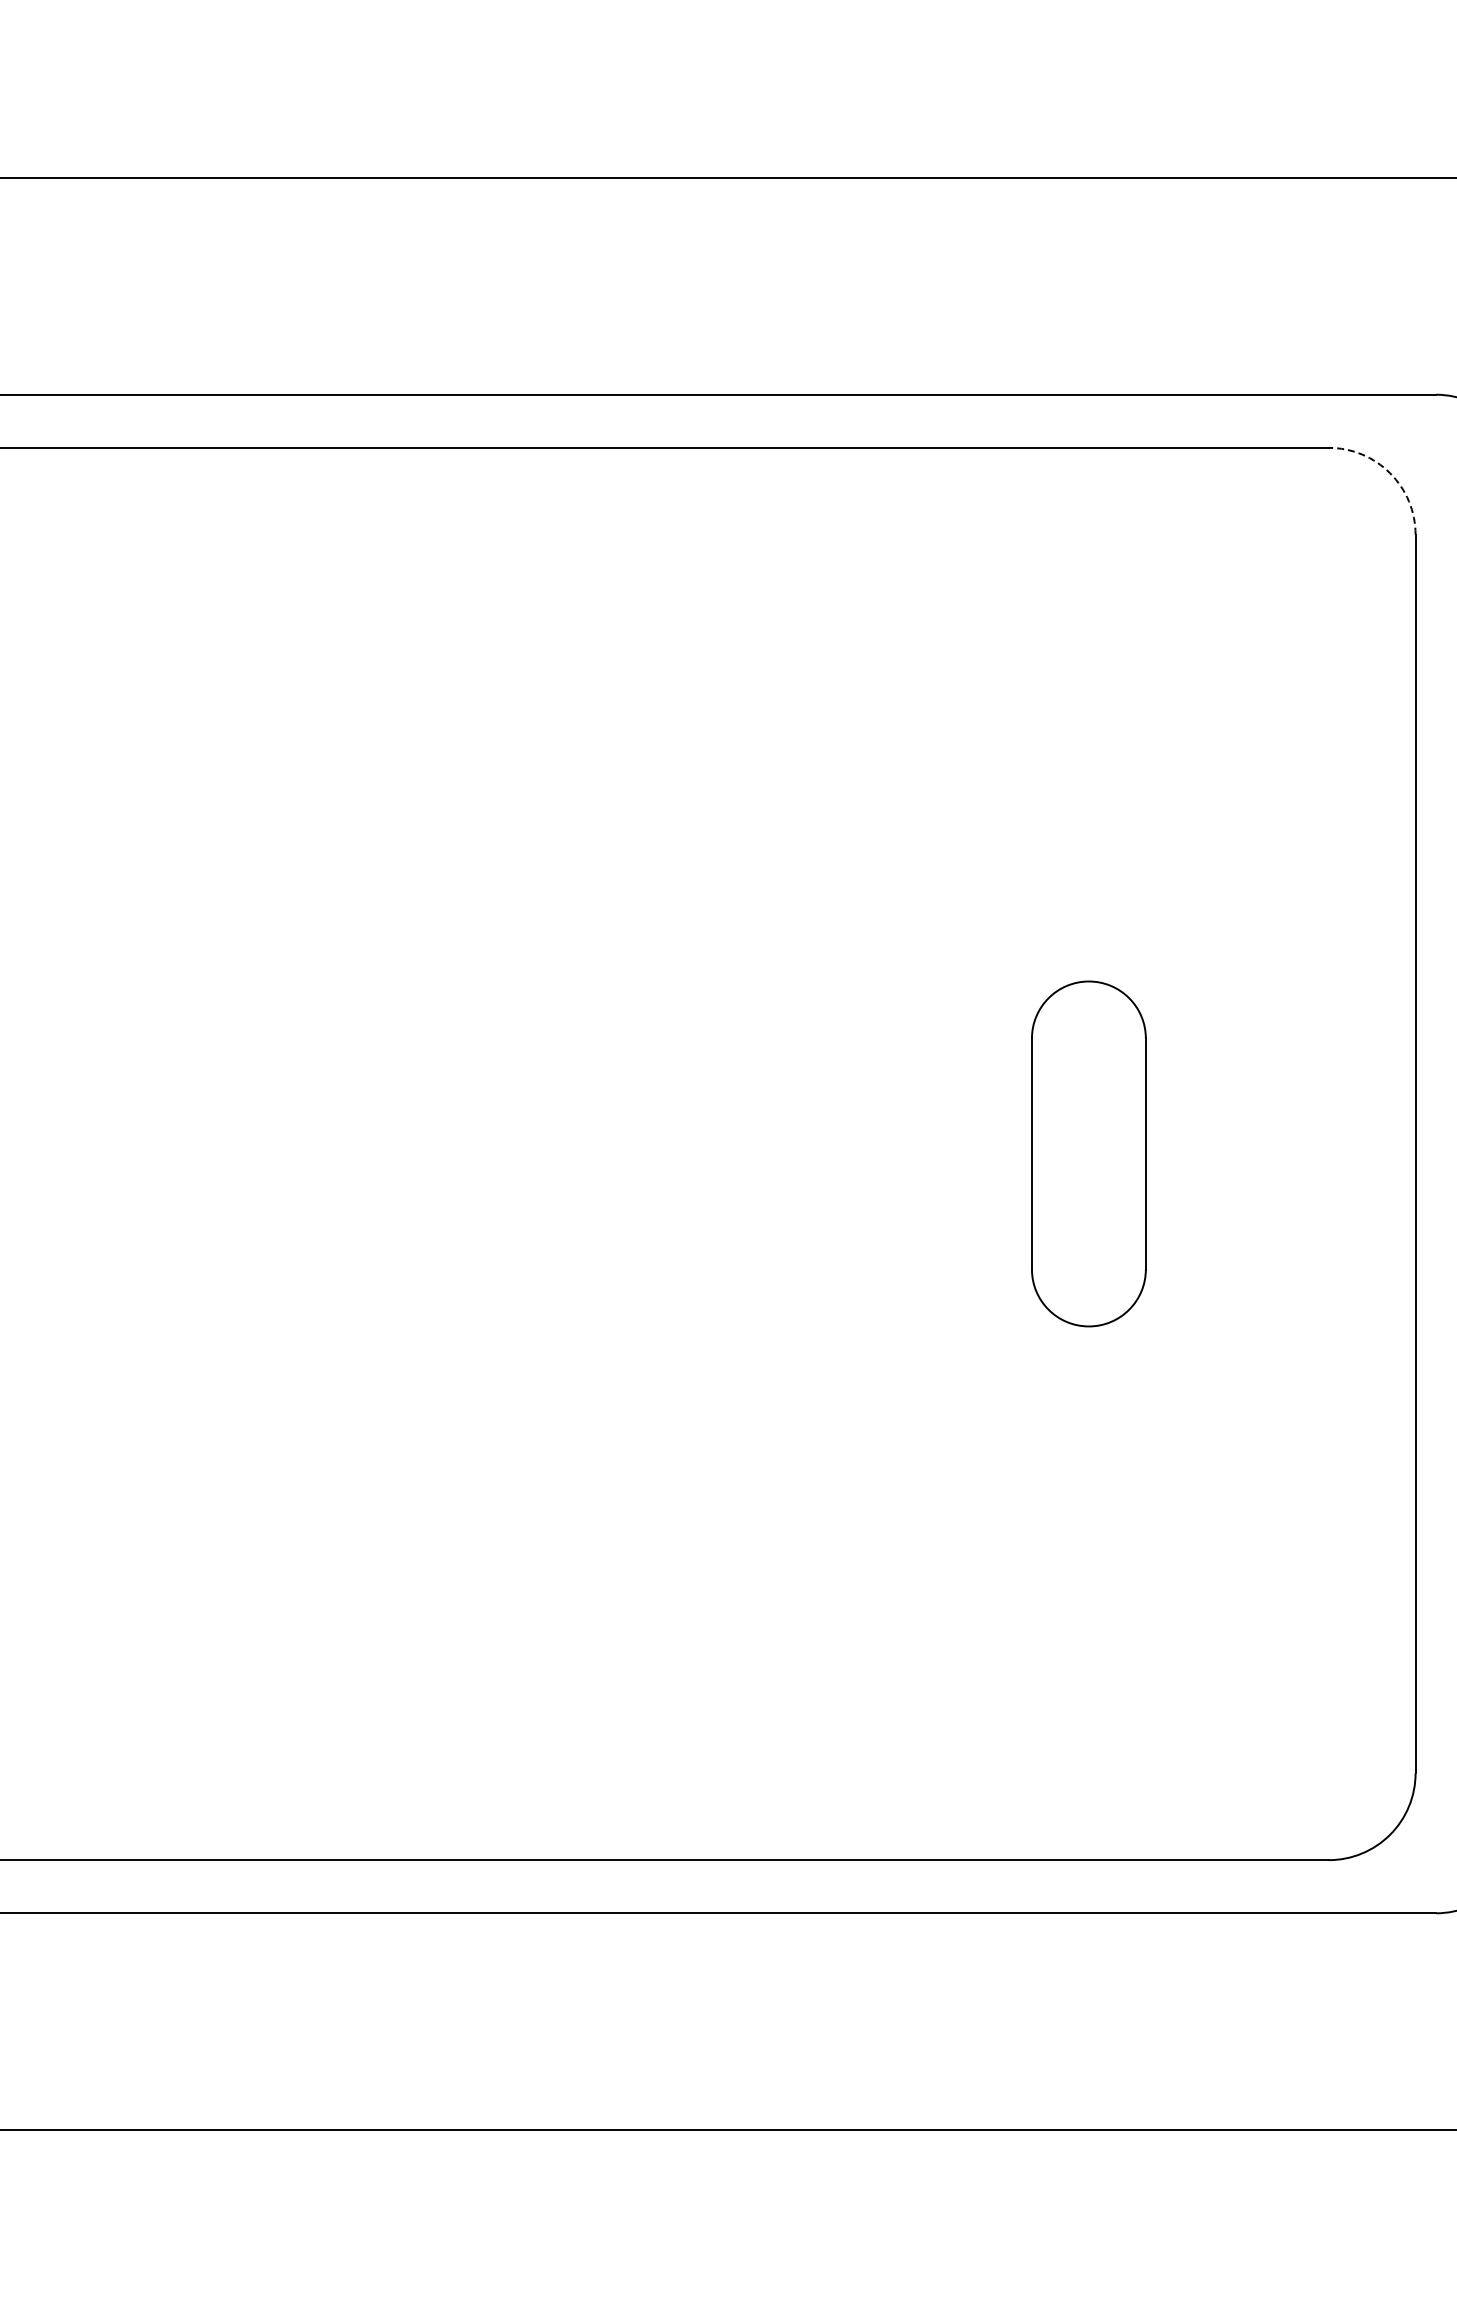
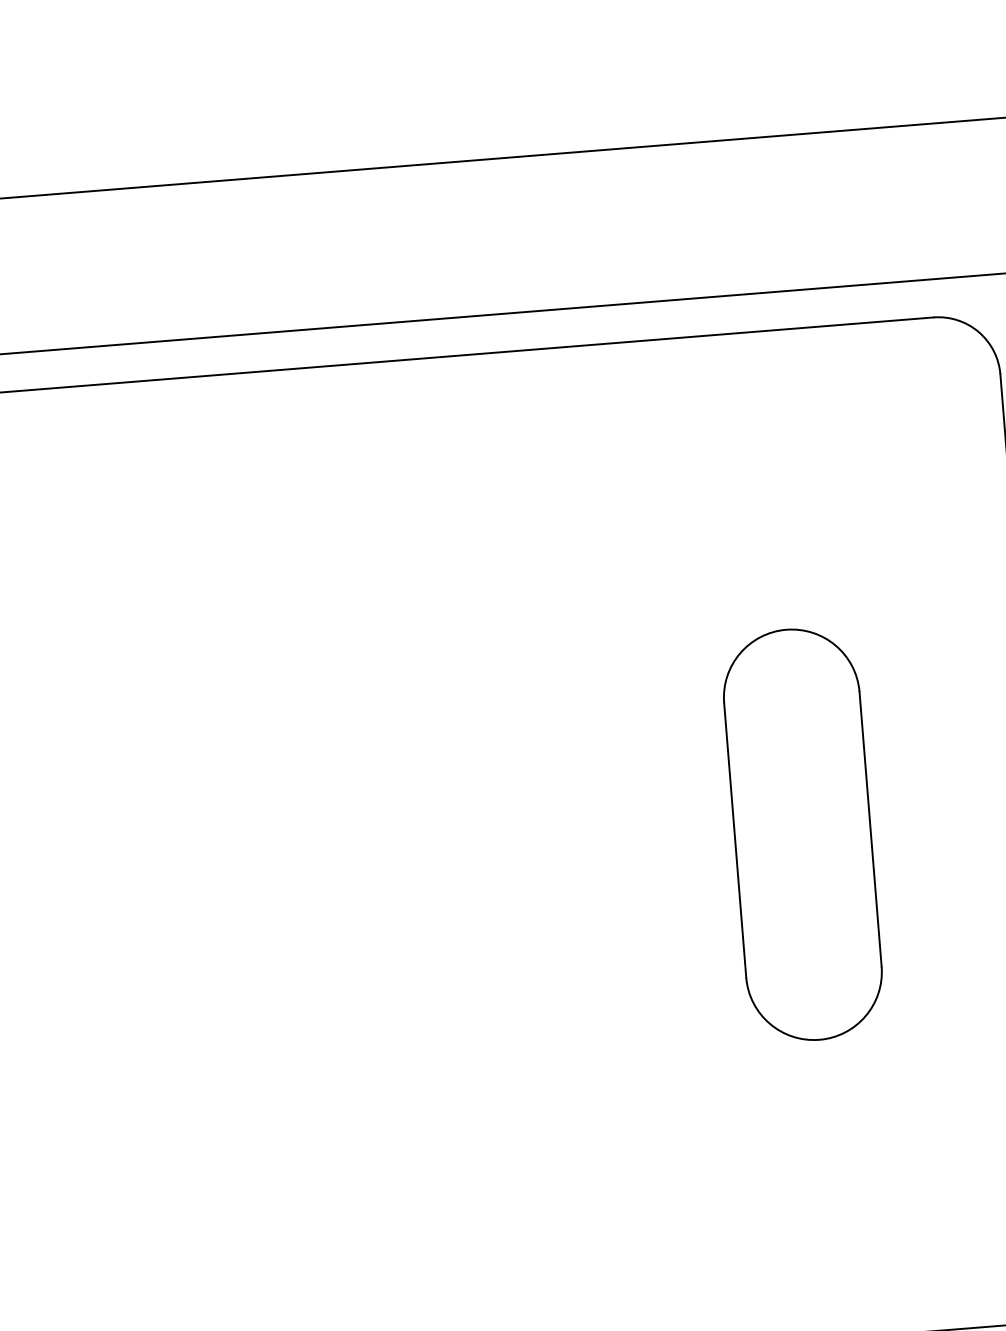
arc: (1390, 473) -> (978, 332), dashed -> solid
part: (1088, 1153) -> (802, 834), size x1.67

